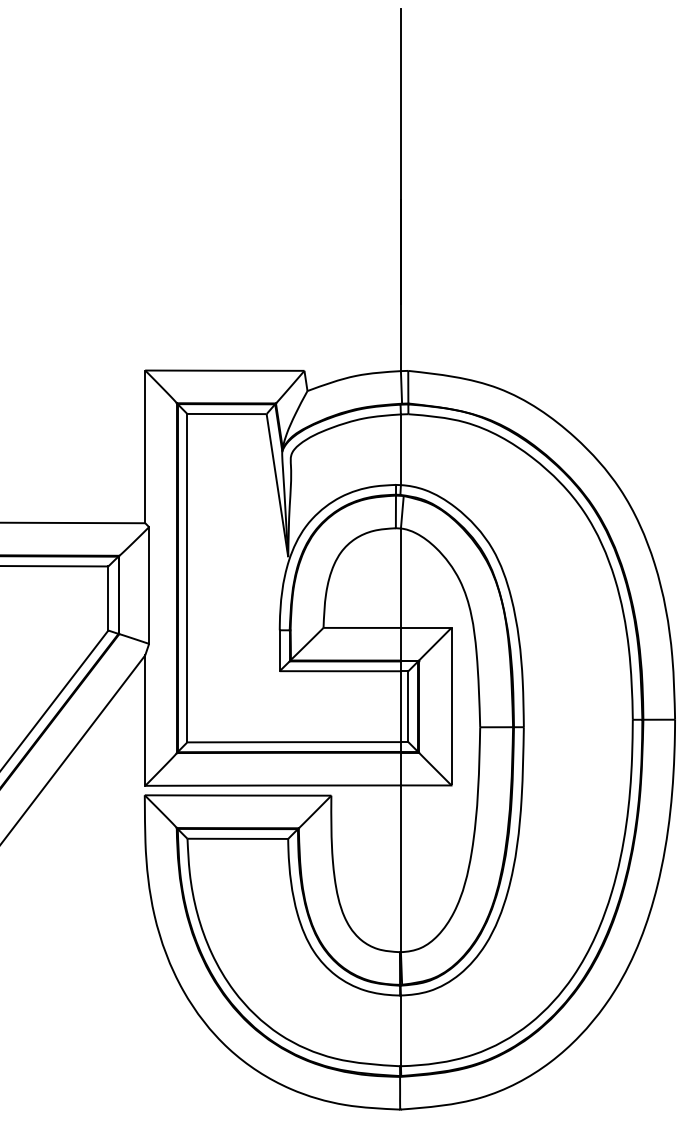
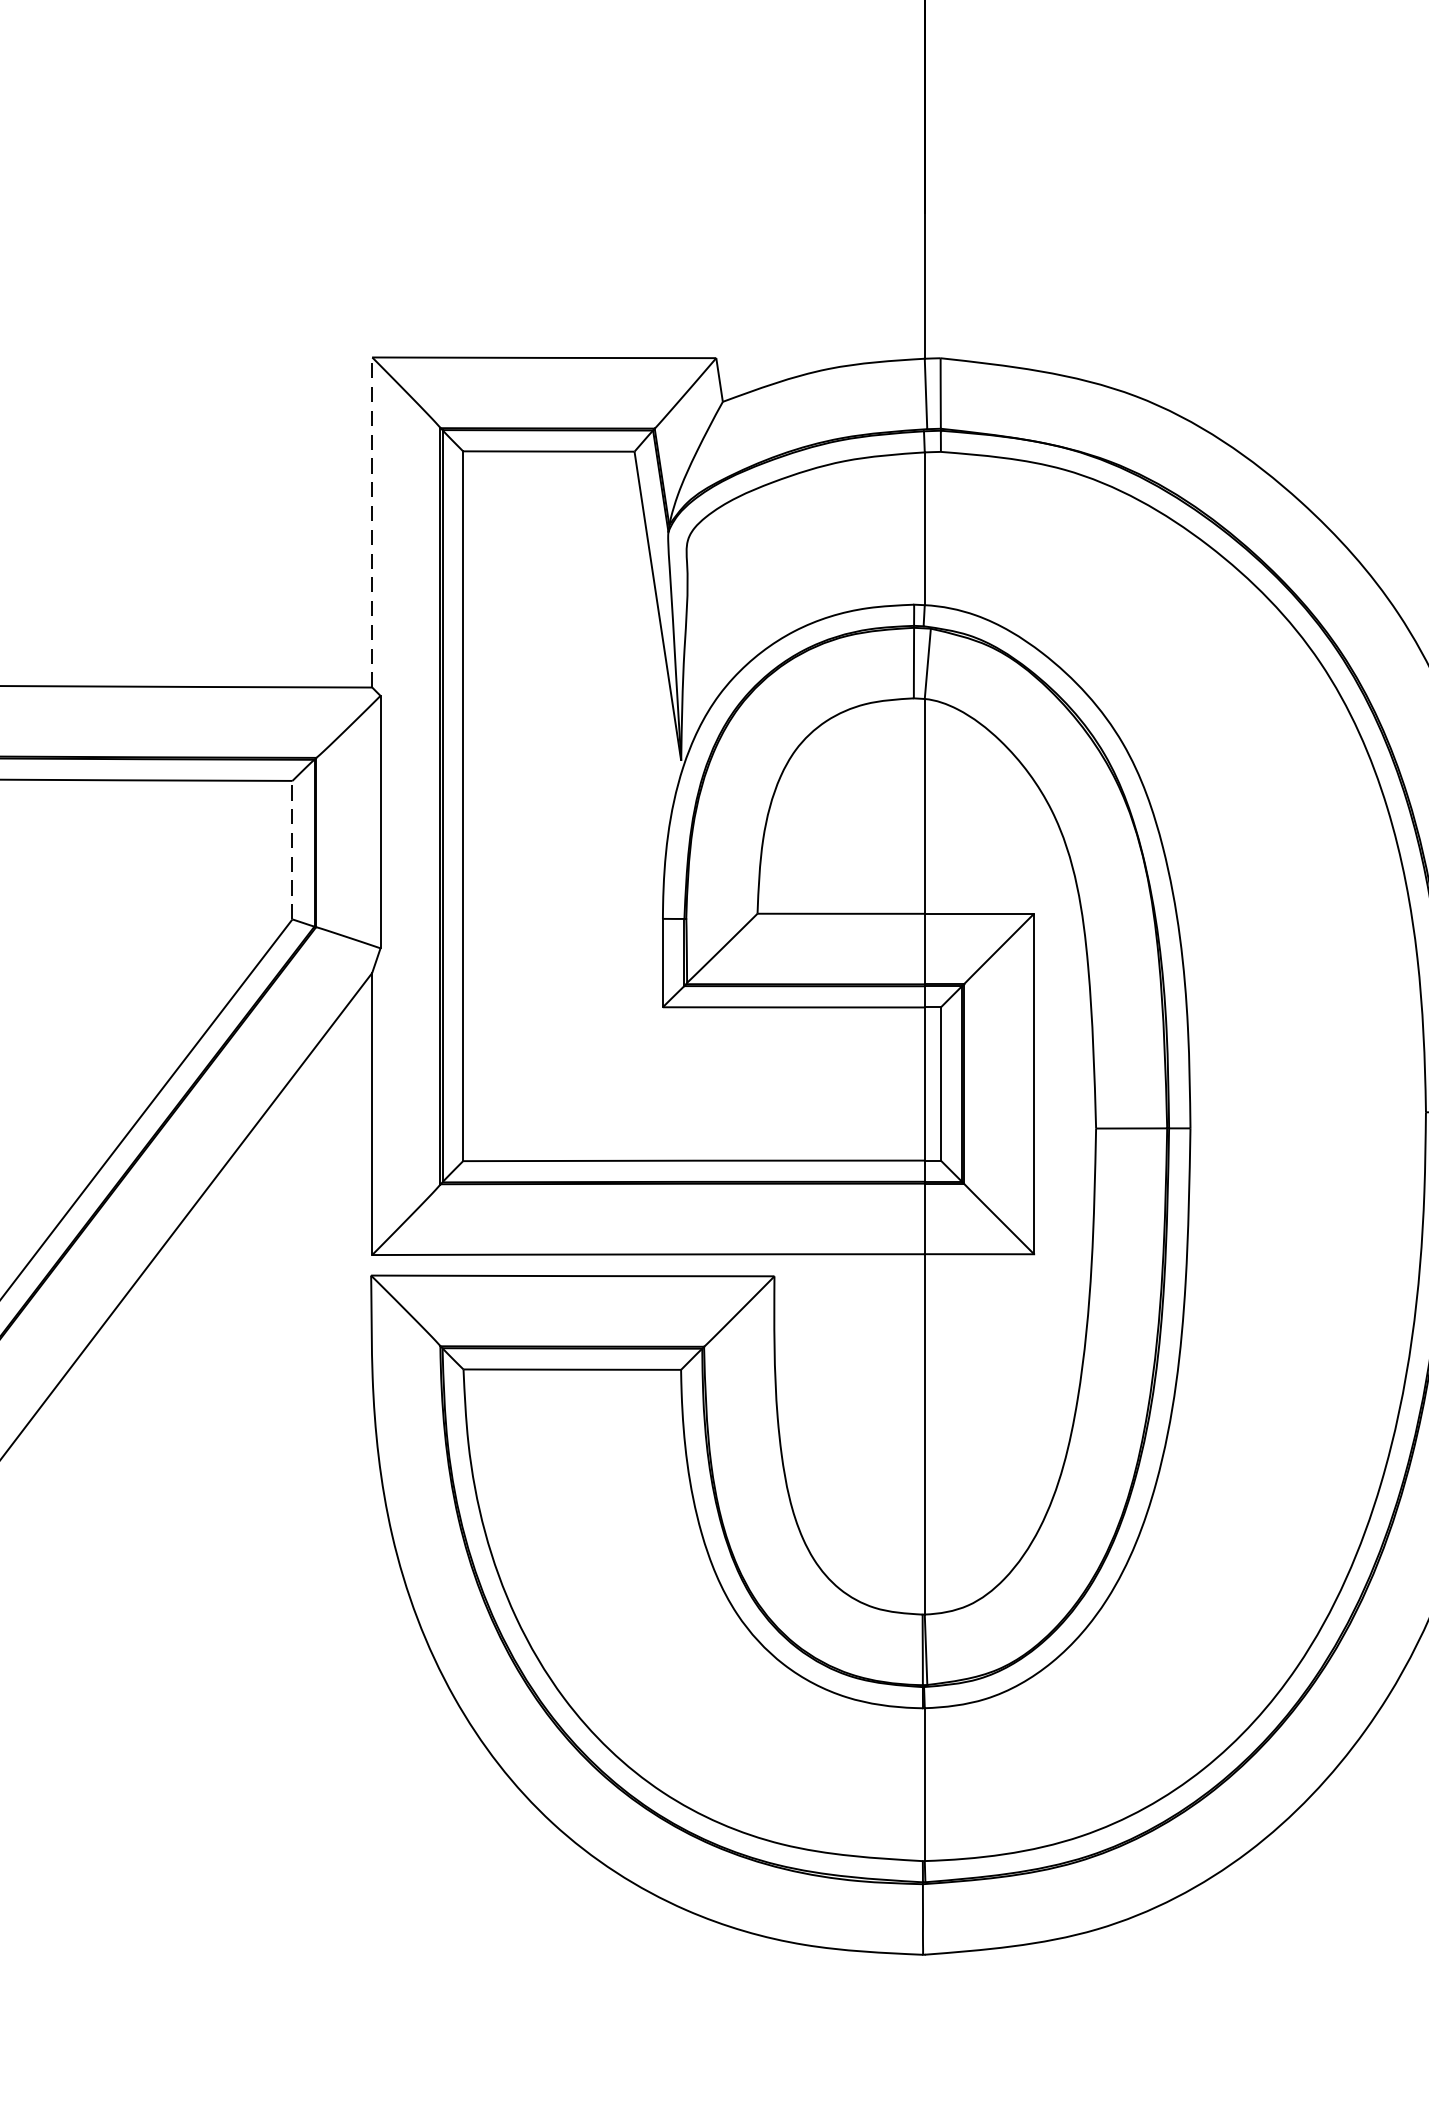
line: (145, 446) -> (372, 521), solid -> dashed
line: (108, 597) -> (292, 848), solid -> dashed

